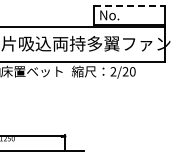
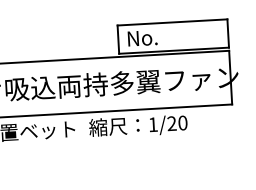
line: (129, 6) -> (172, 22), dashed -> solid
text: (113, 71) -> (153, 124), 2/20 -> 1/20

